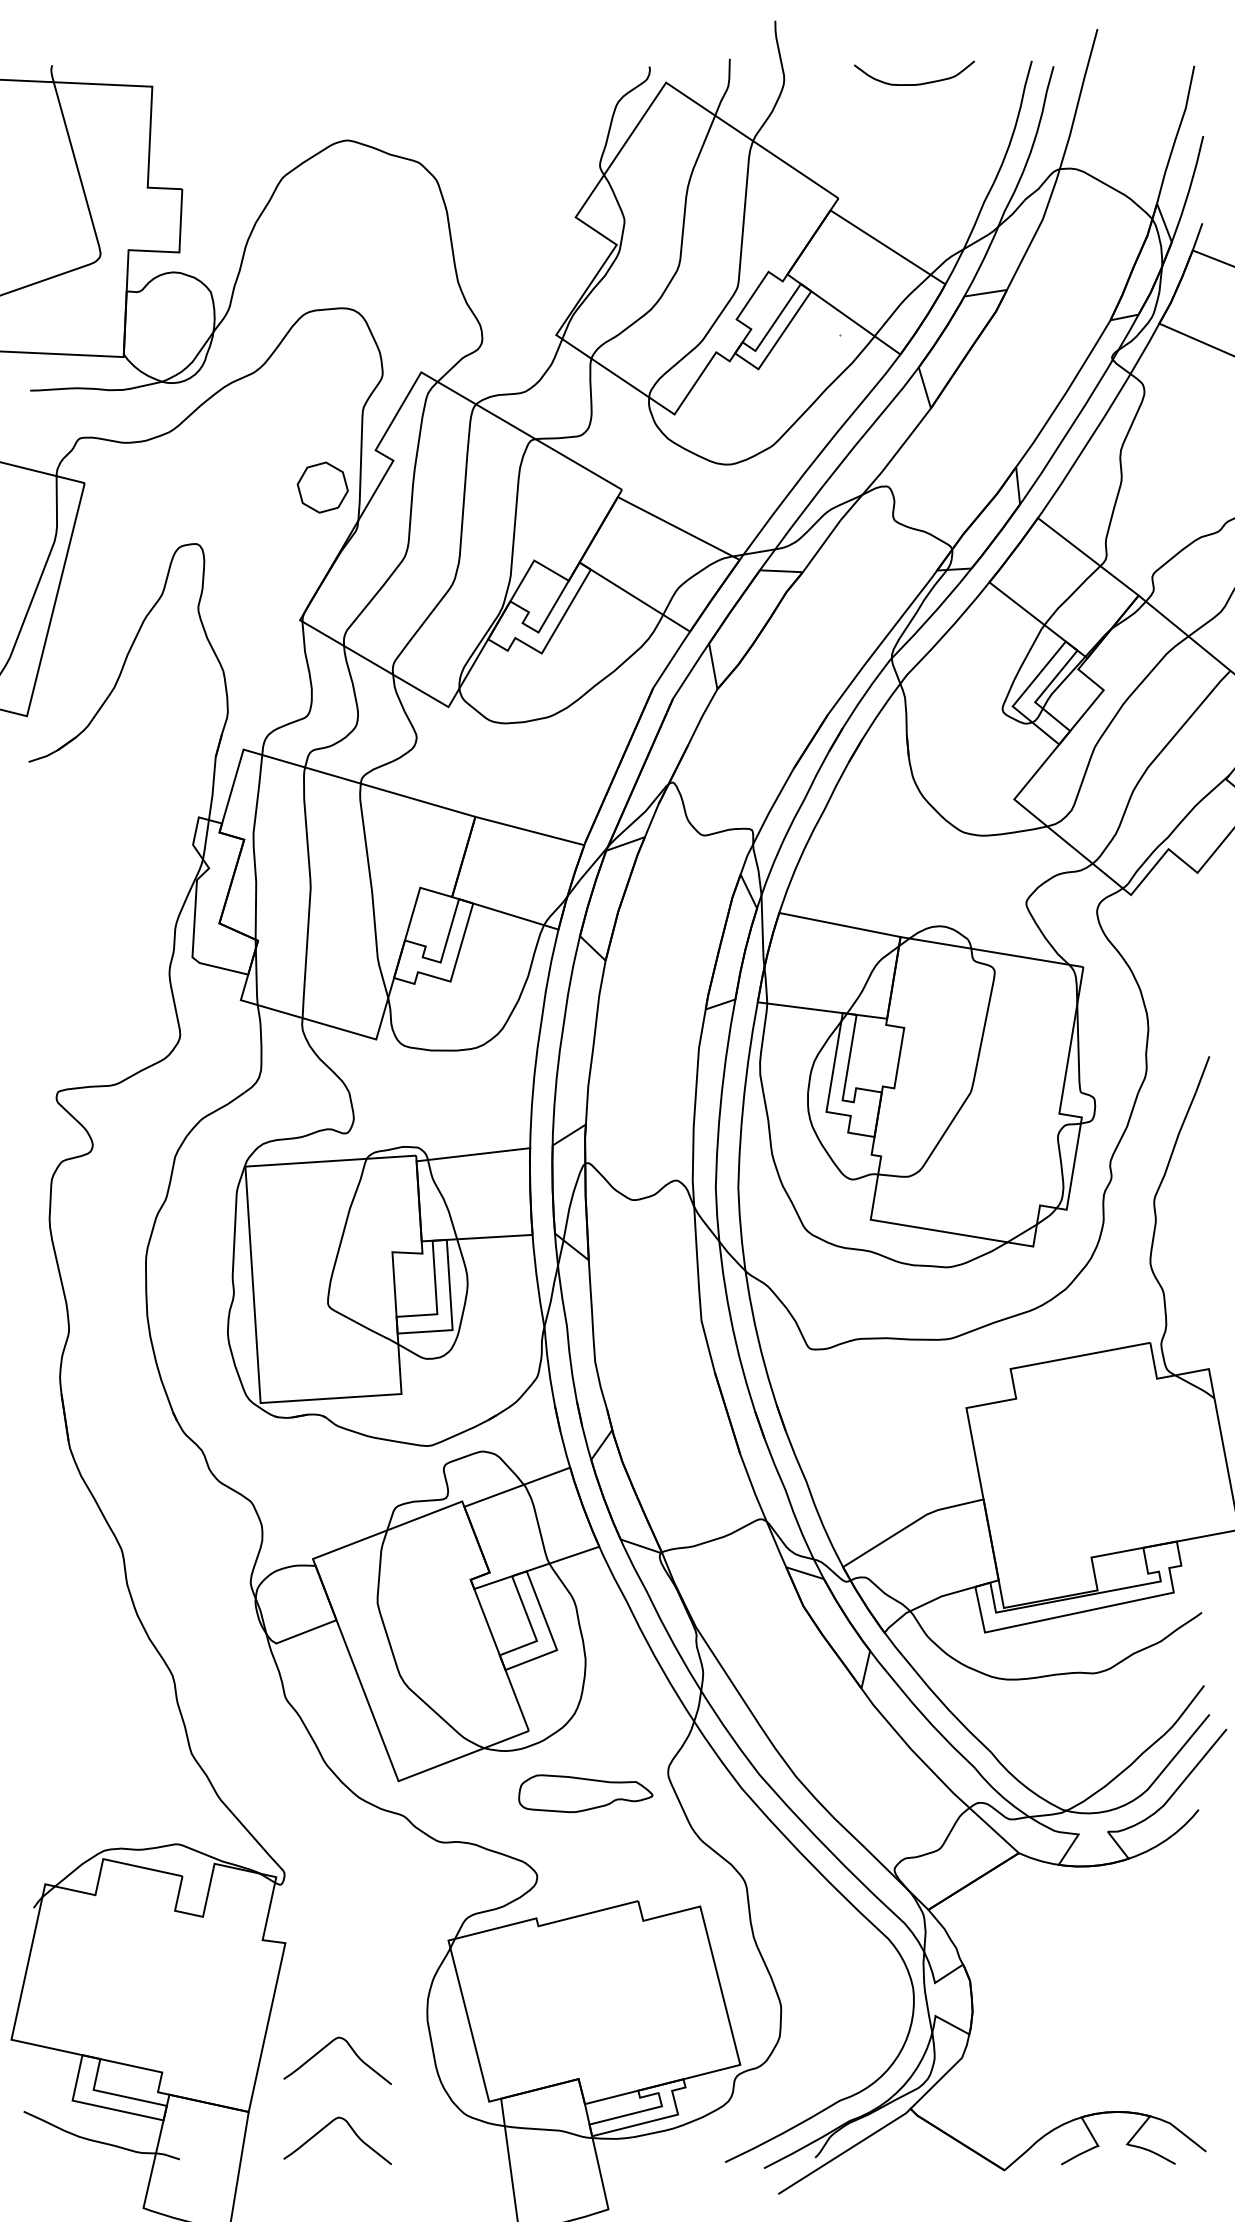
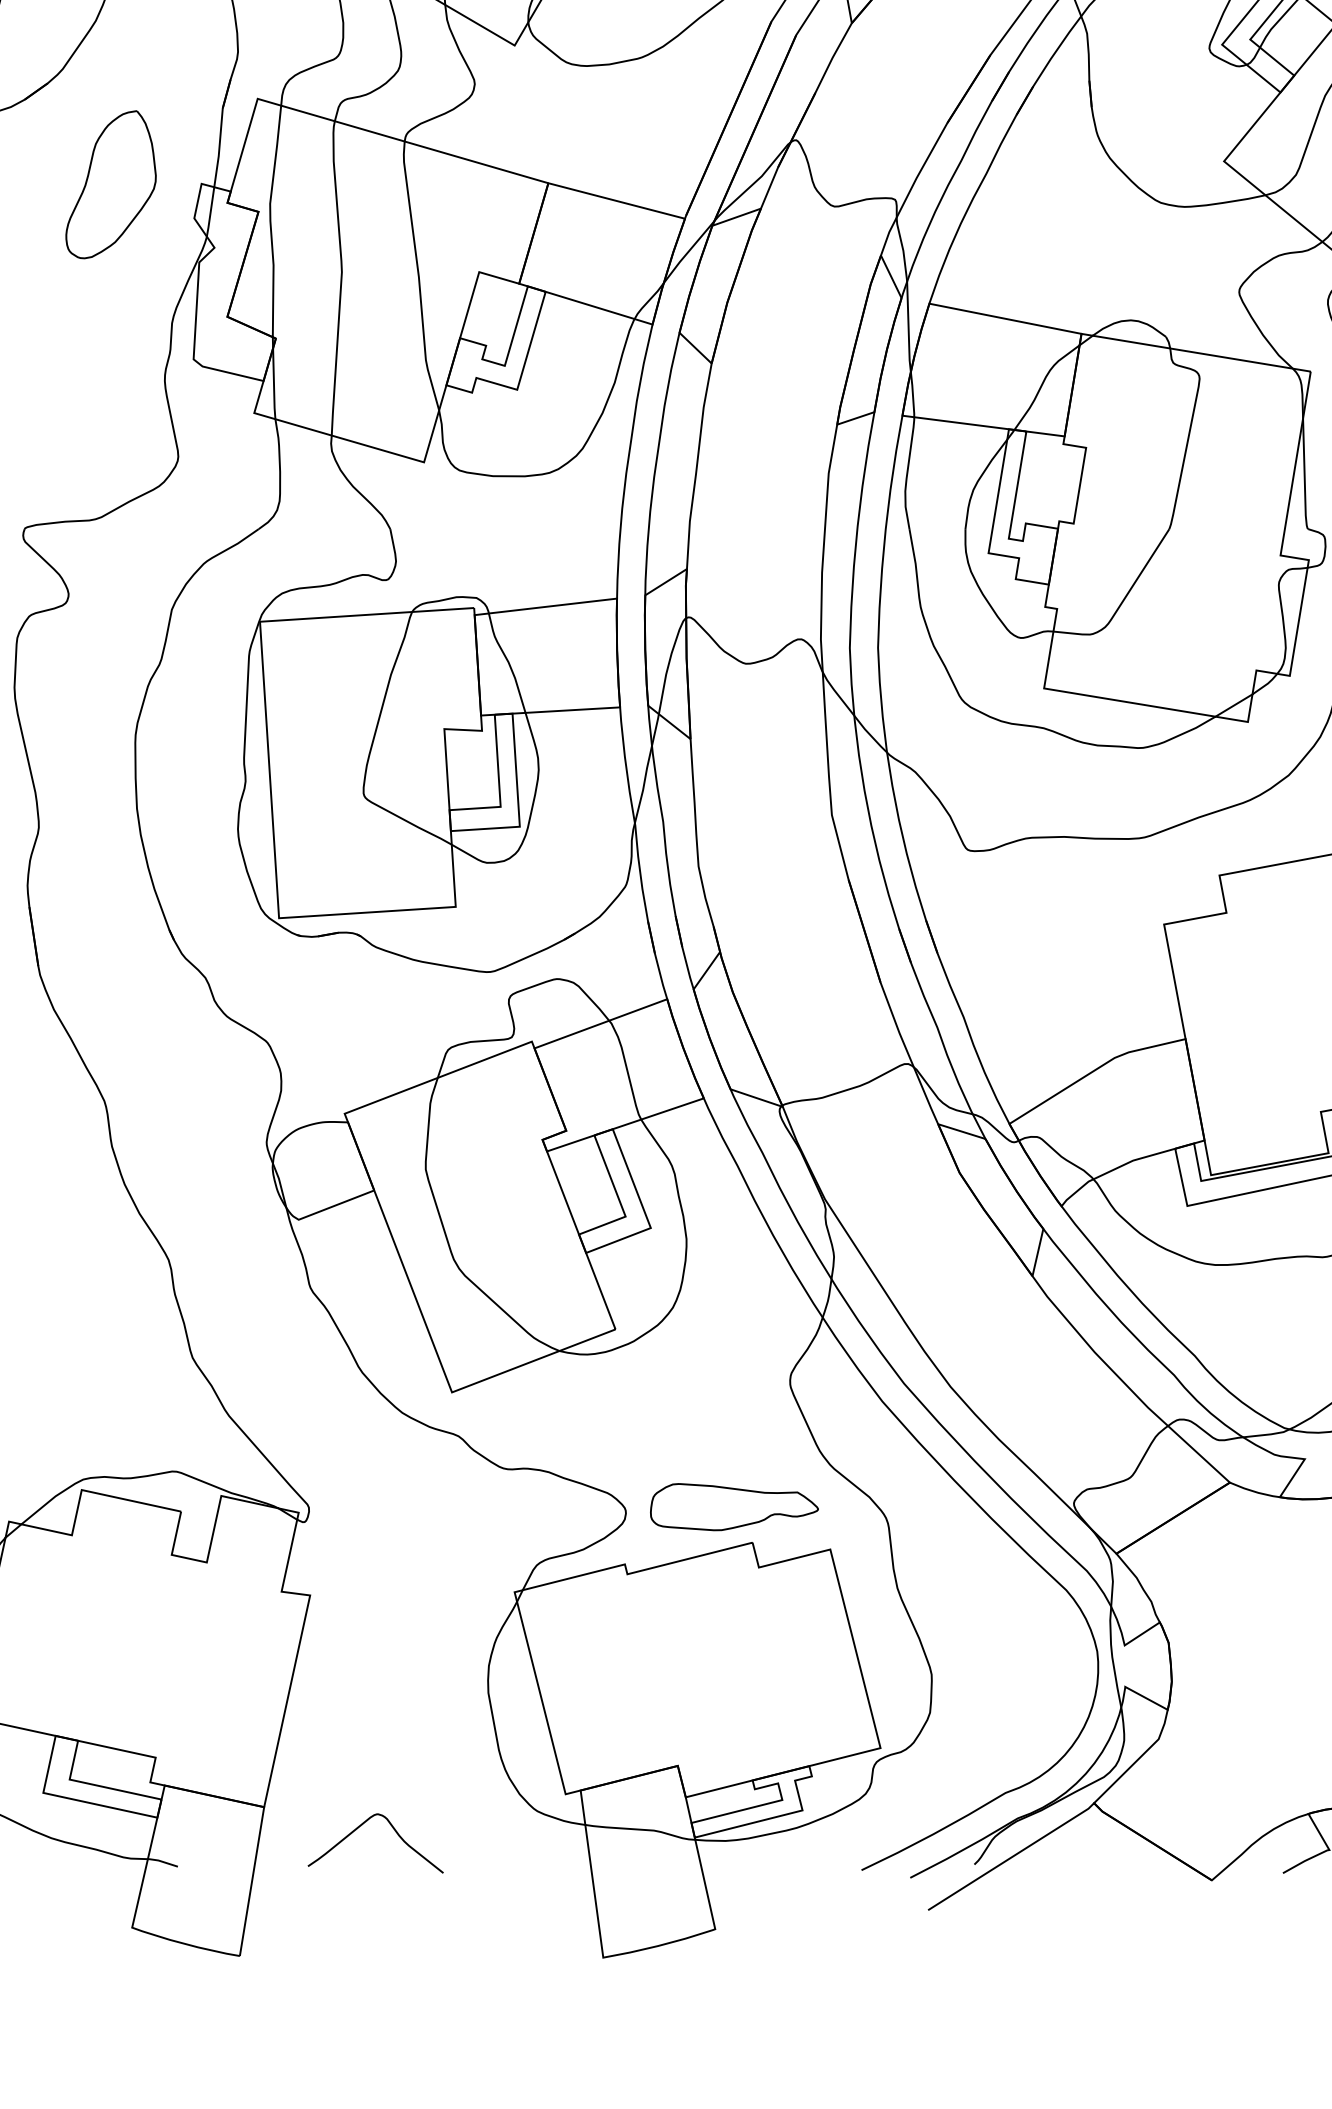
part: (126, 817) -> (110, 184), added
part: (585, 1793) -> (734, 1506), moved
curve: (326, 2047) -> (361, 1726), removed

